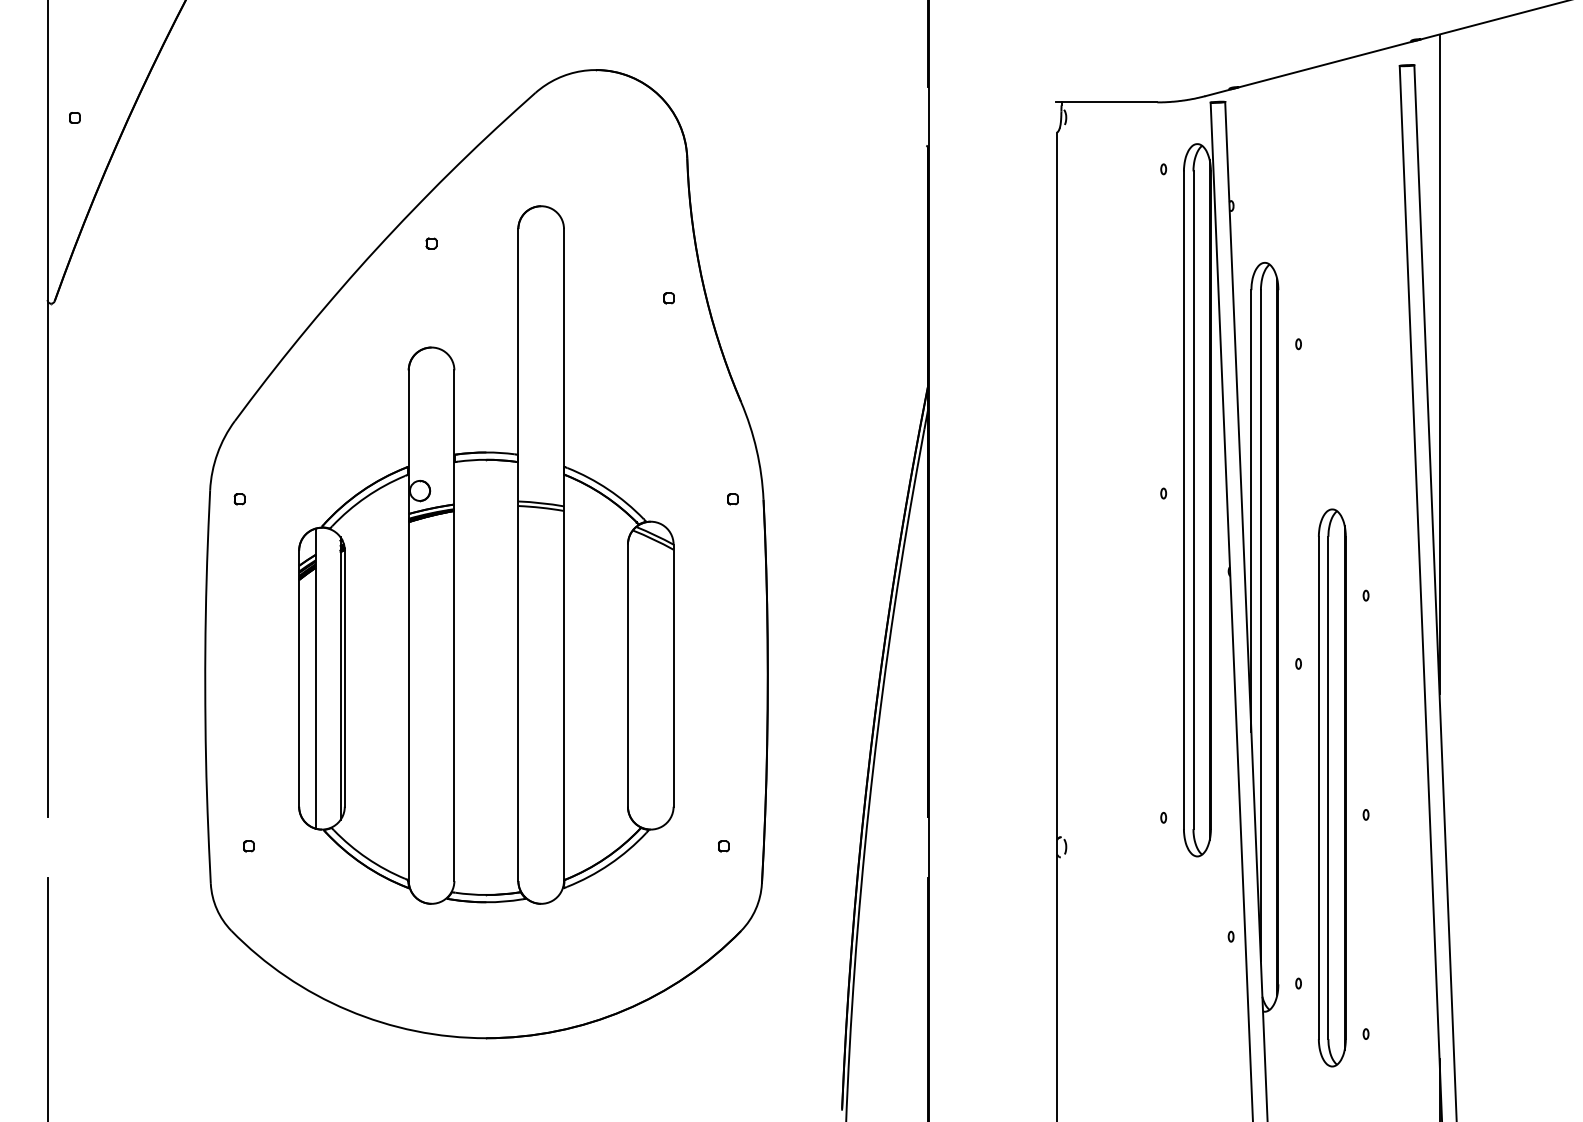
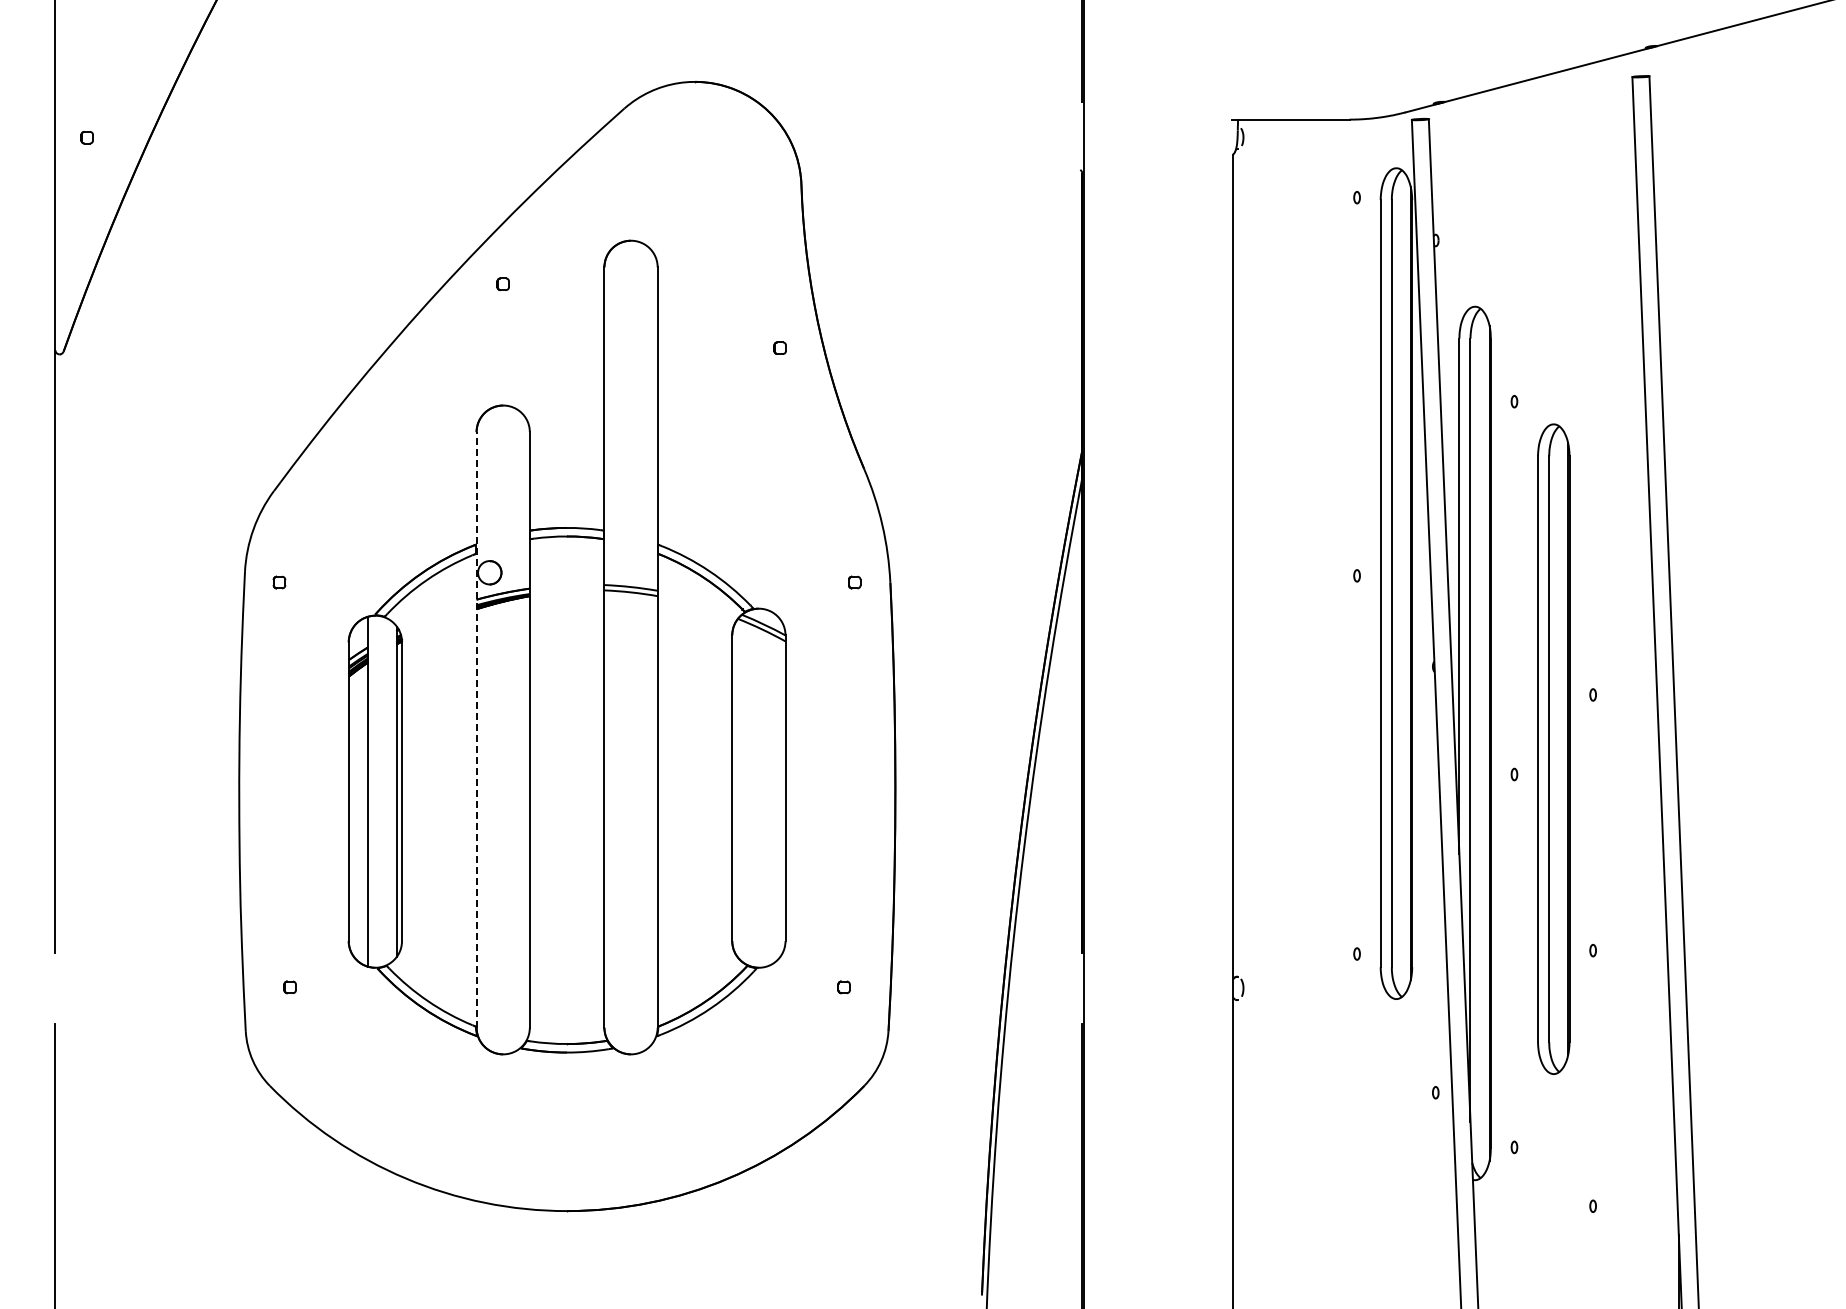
line: (1439, 363) -> (1678, 424), removed
line: (408, 625) -> (476, 729), solid -> dashed
part: (1332, 787) -> (1553, 748), moved

